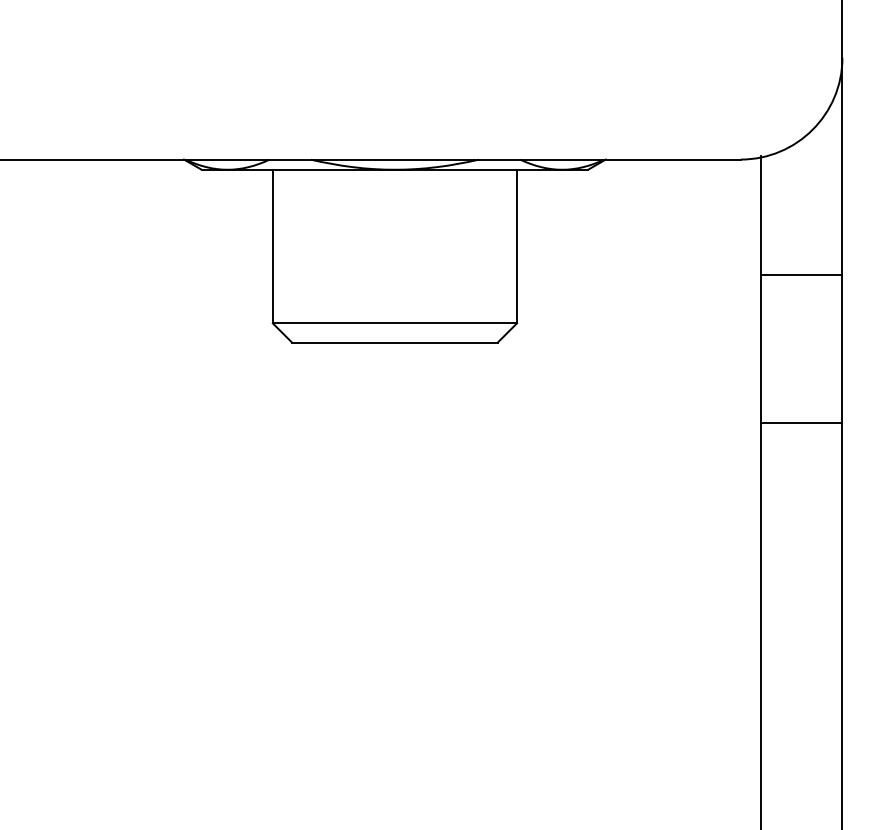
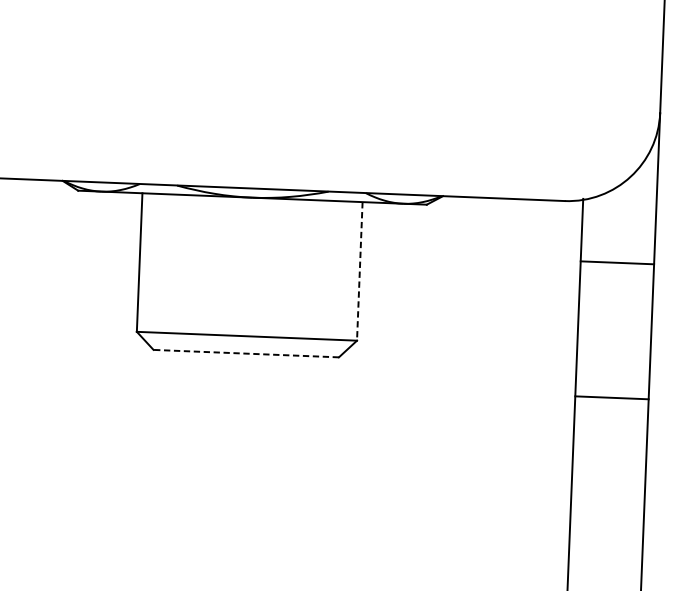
line: (516, 246) -> (359, 271), solid -> dashed
line: (801, 274) -> (617, 262), moved
line: (394, 342) -> (245, 353), solid -> dashed
line: (801, 423) -> (611, 397), moved

